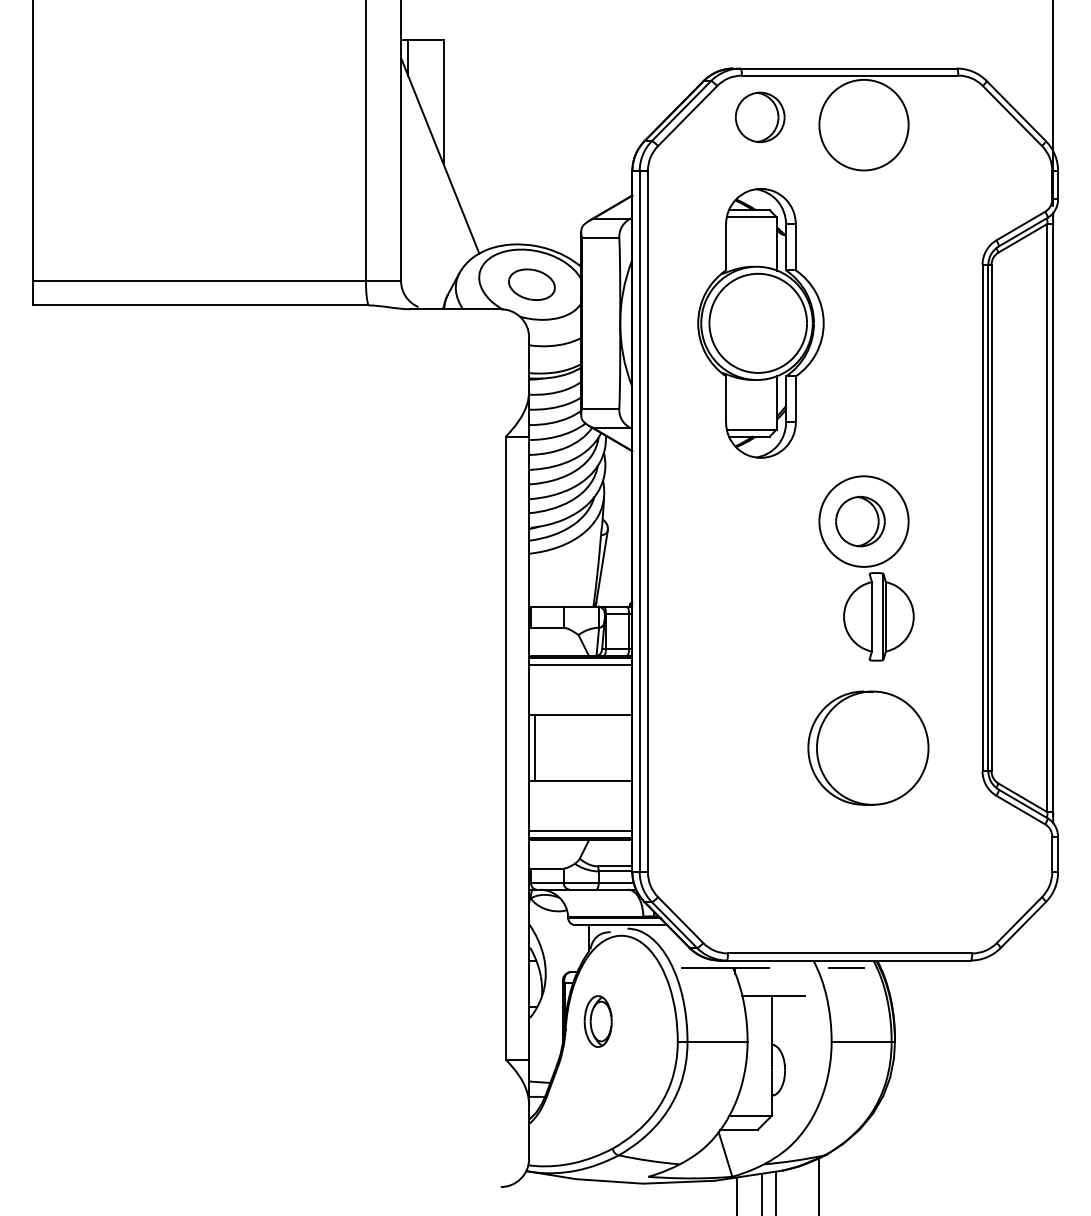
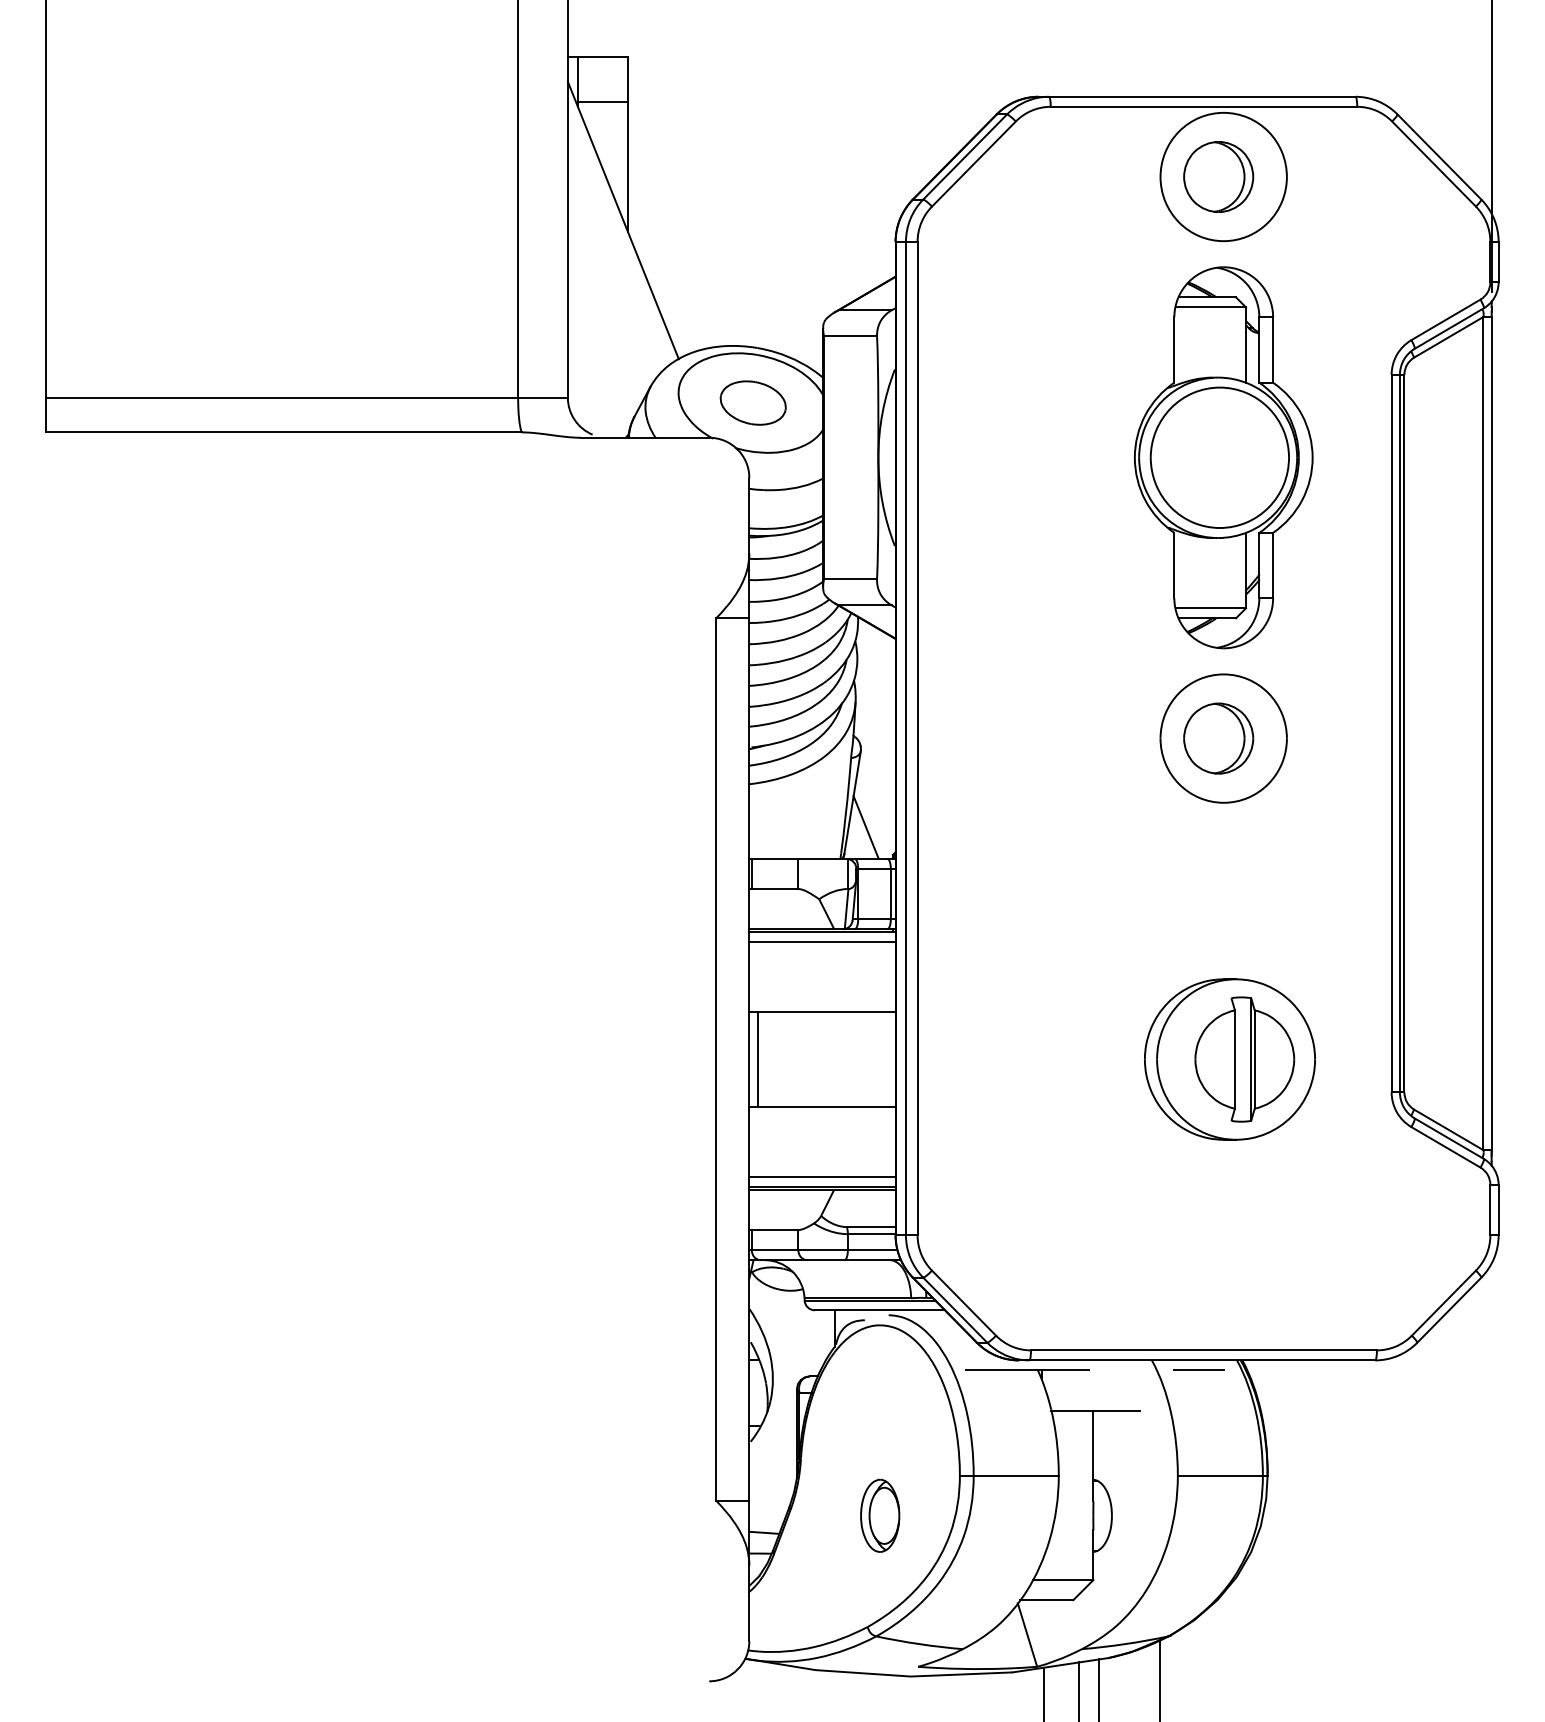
line: (425, 72) -> (602, 102), added
part: (760, 117) -> (1218, 176), moved
part: (760, 323) -> (1223, 457), moved
line: (611, 584) -> (865, 827), added
part: (878, 616) -> (1244, 1059), moved
part: (598, 1021) -> (880, 1515), moved

